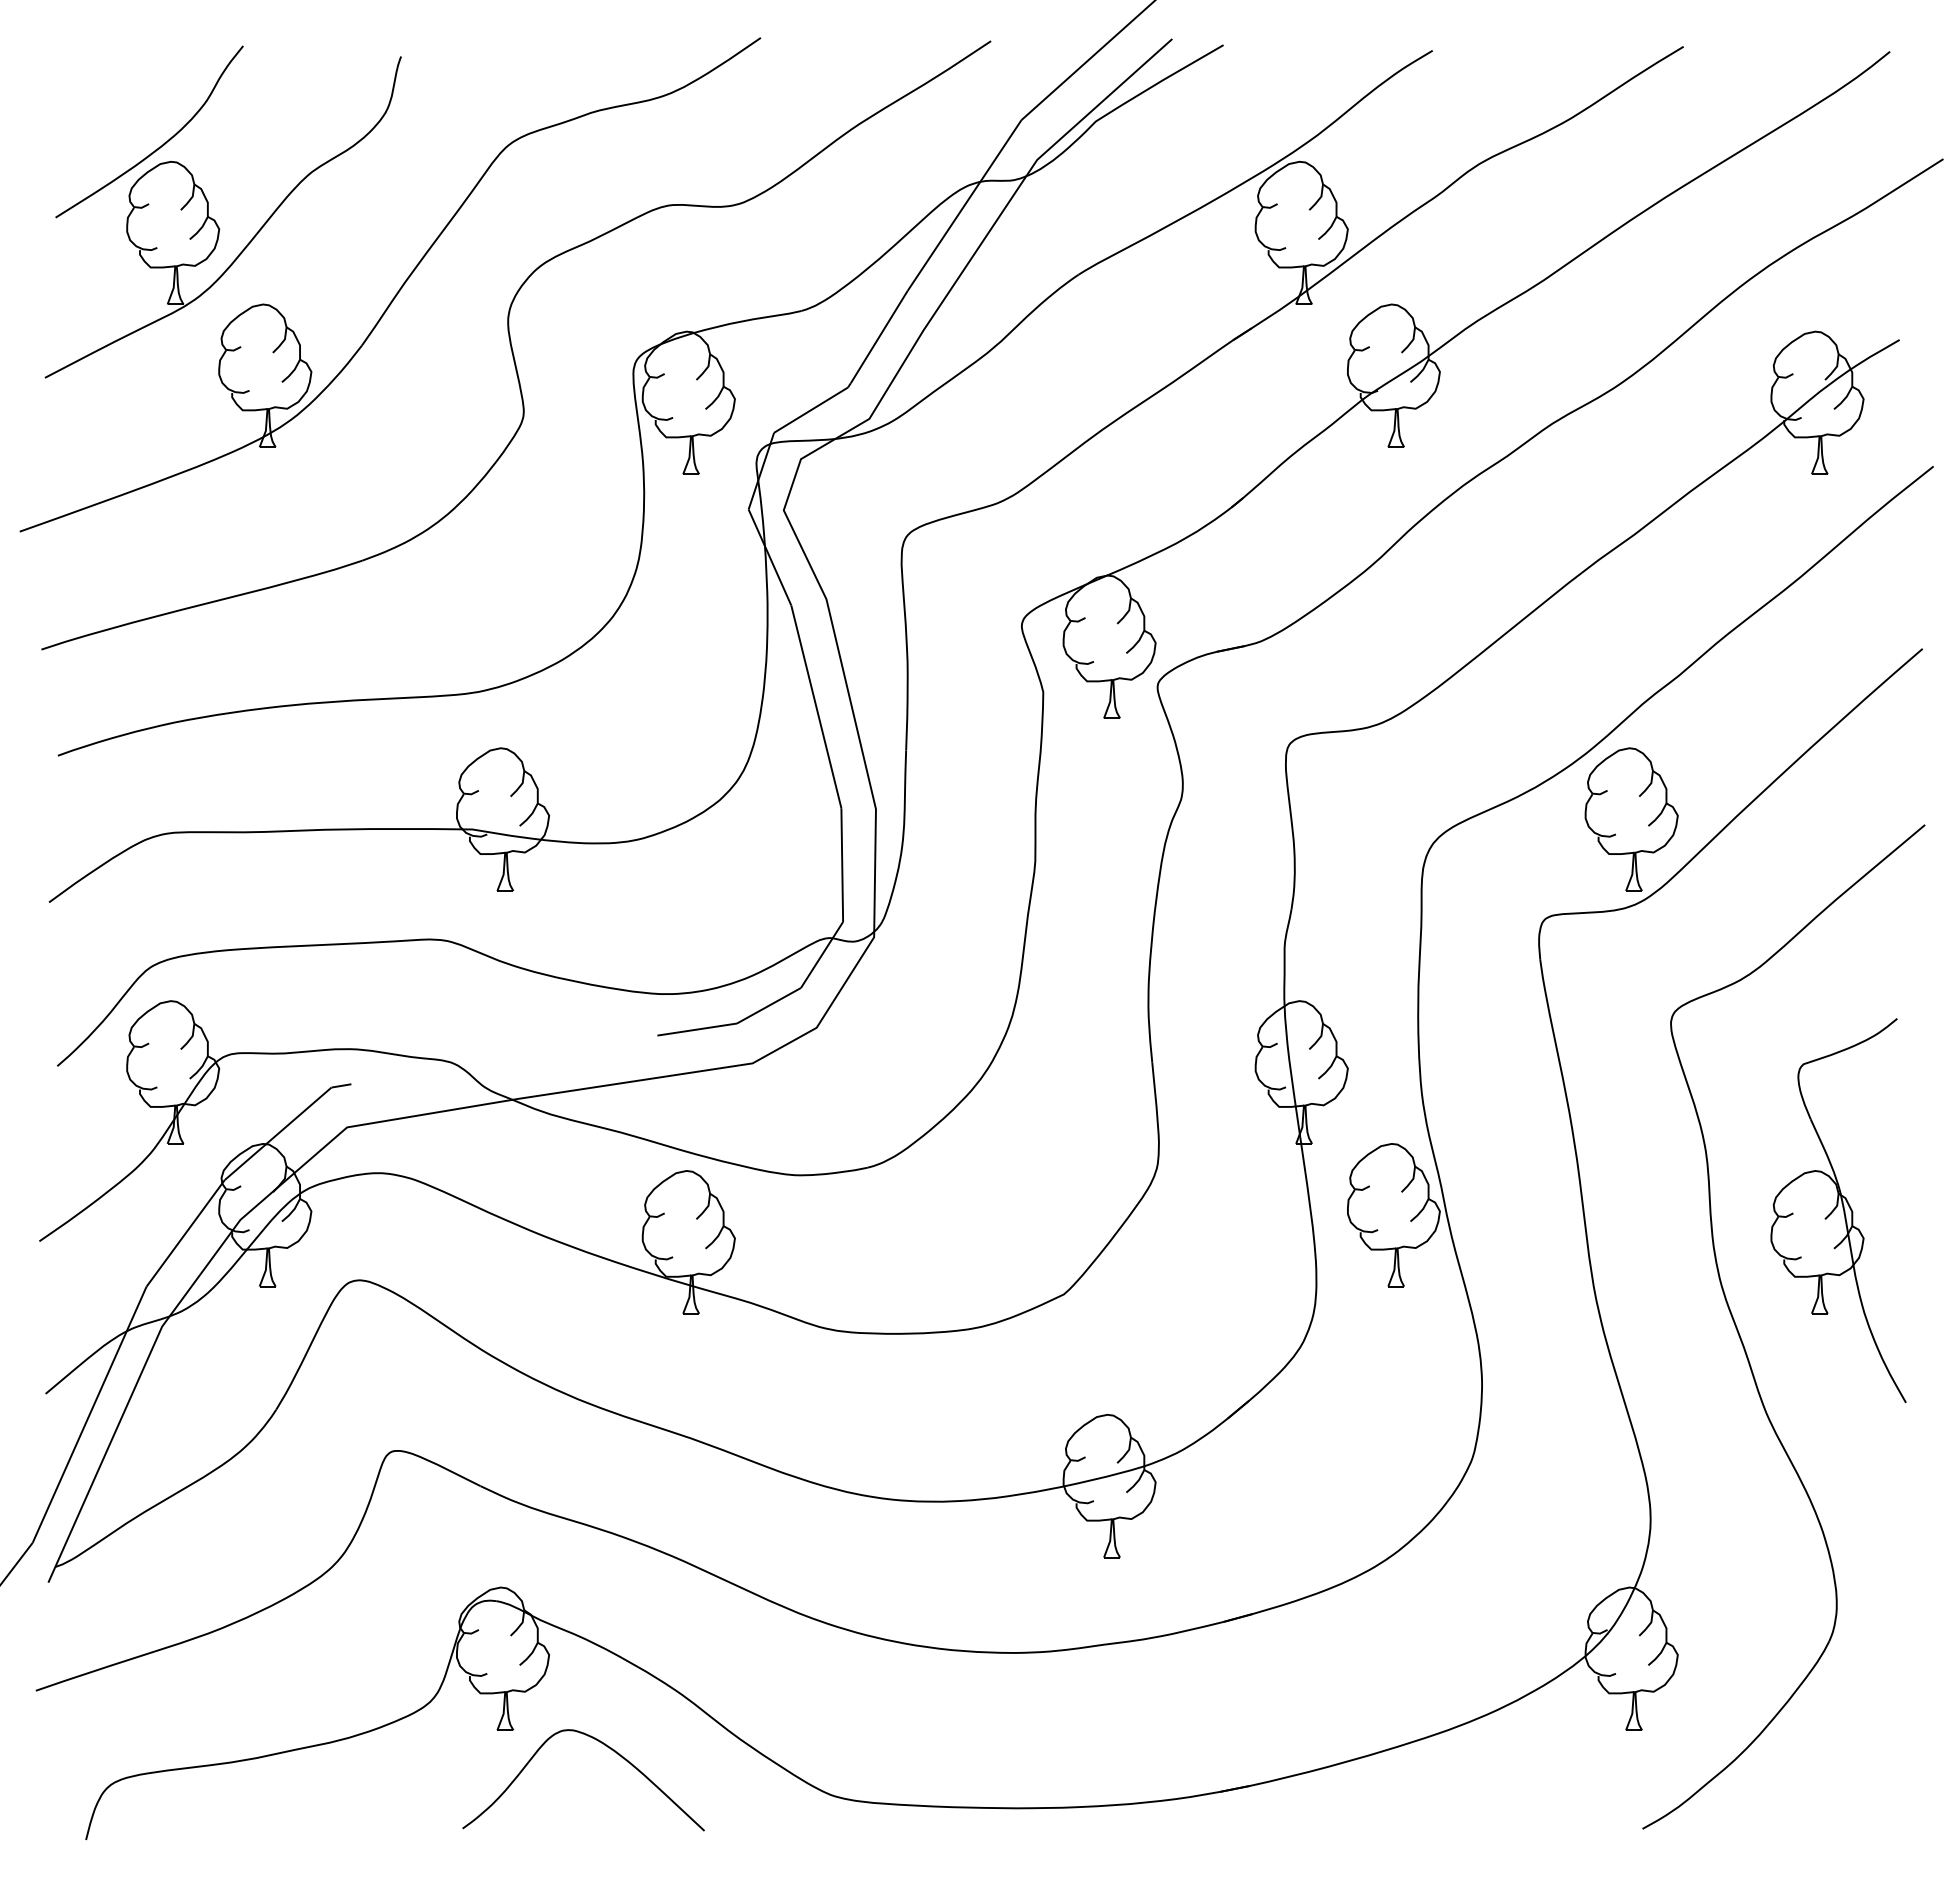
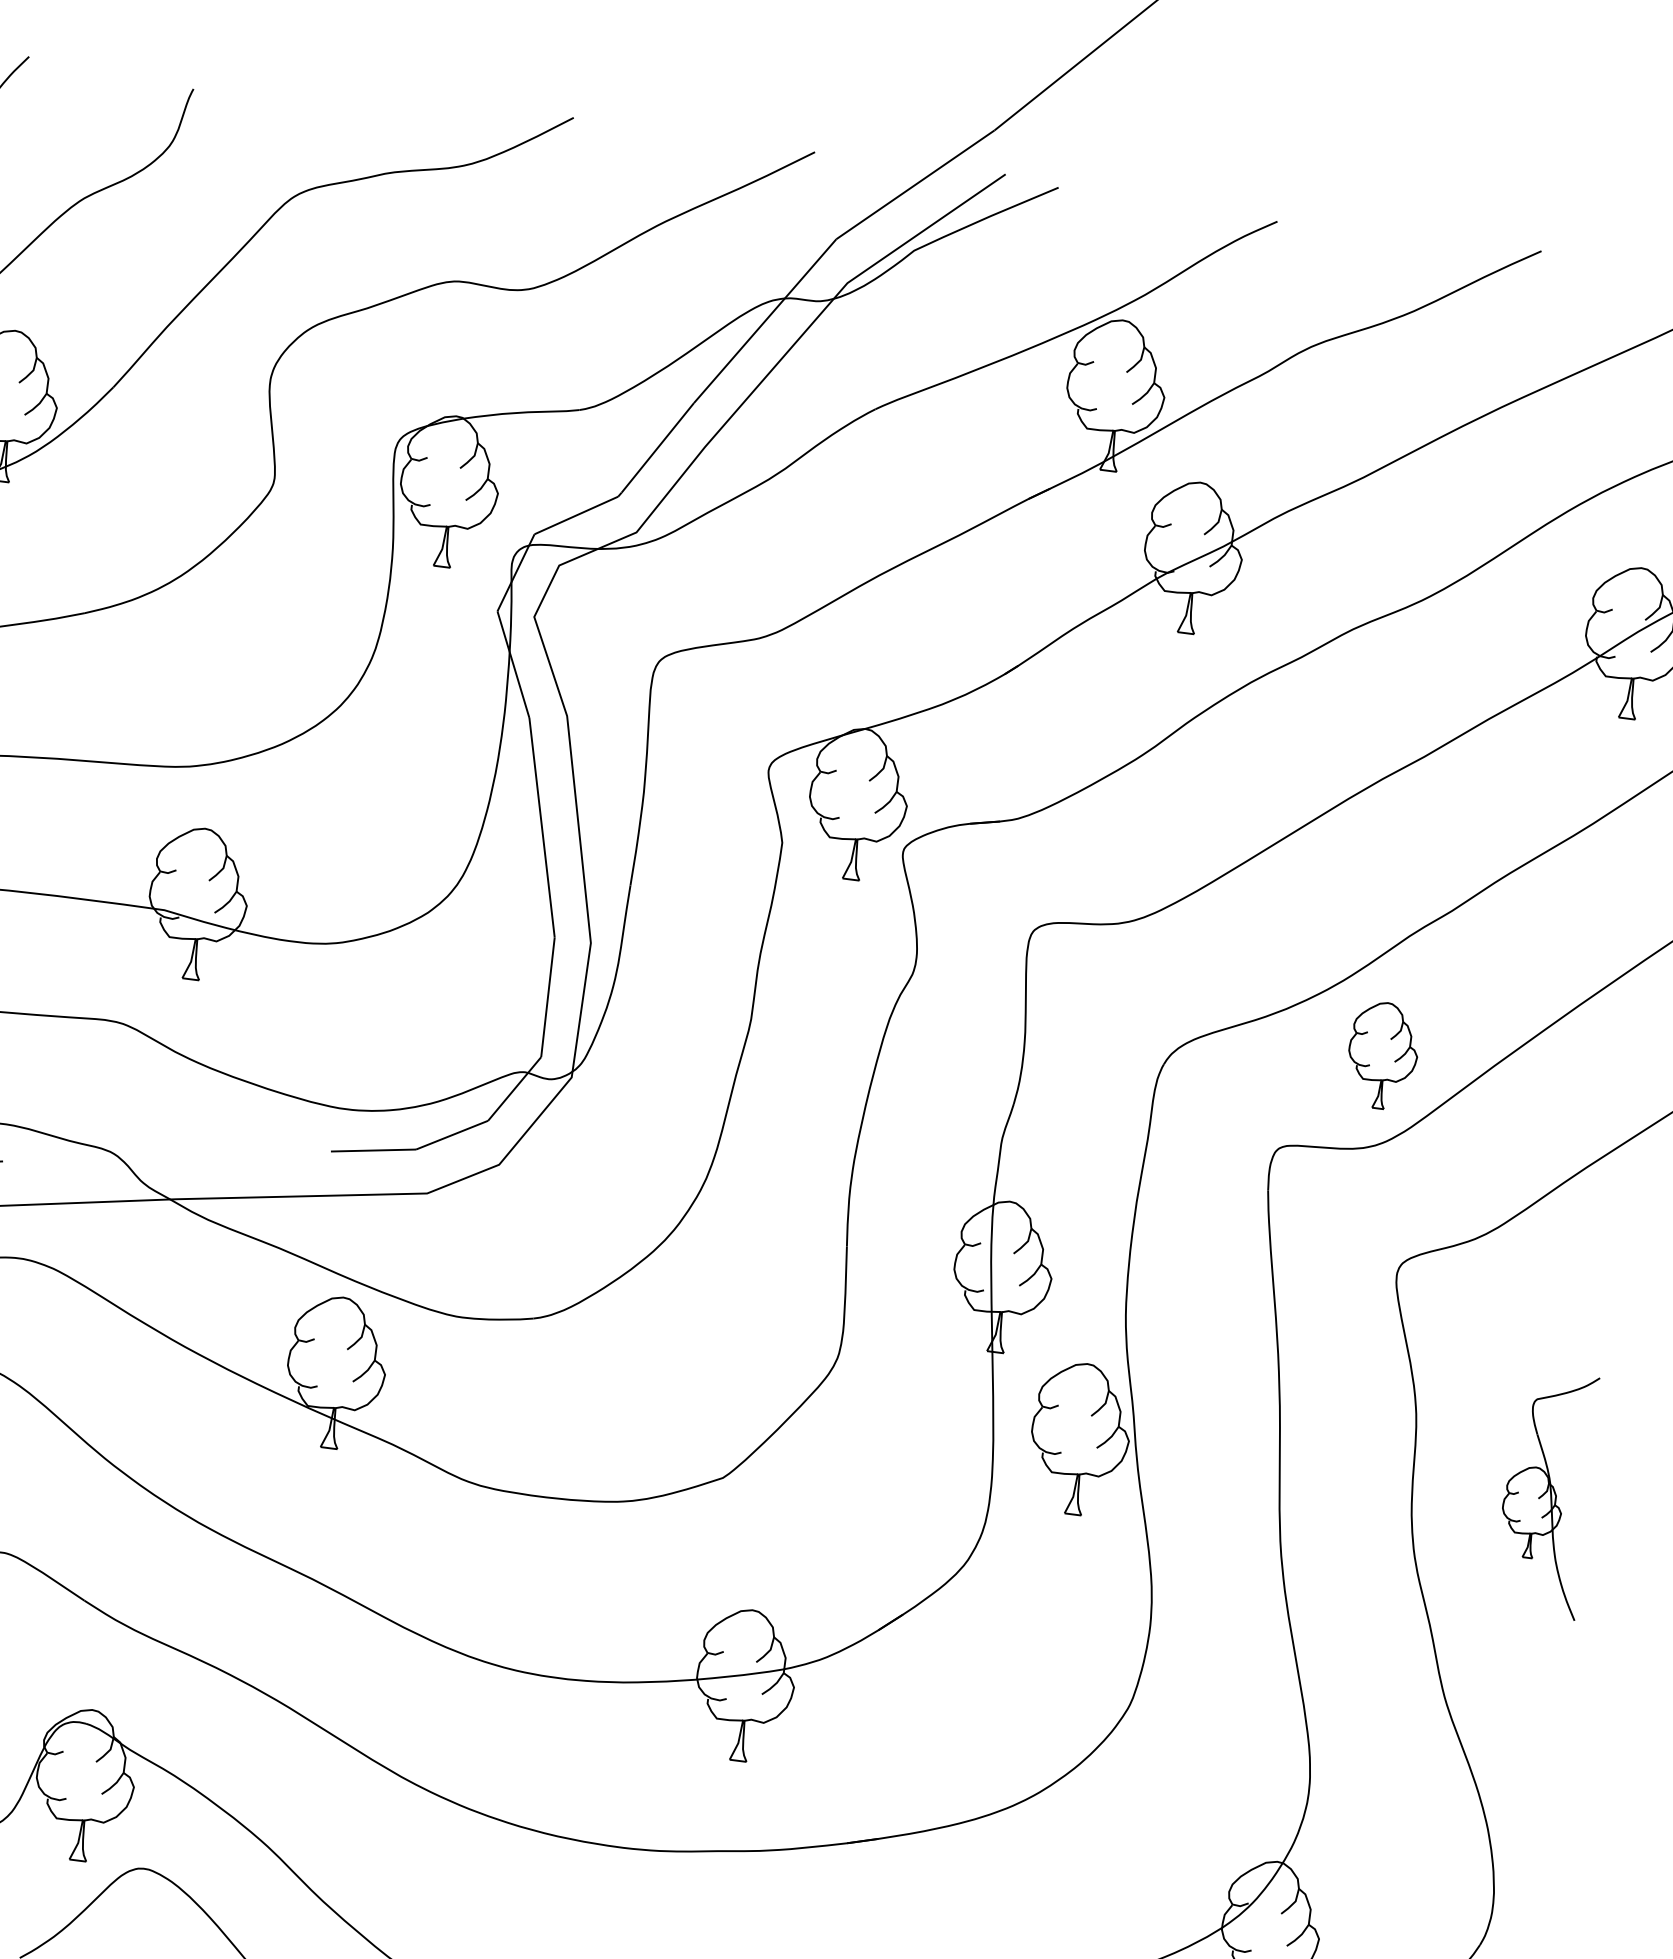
part: (1631, 819) -> (1382, 1055), size x0.7
part: (1838, 1210) -> (1547, 1494), size x0.6

